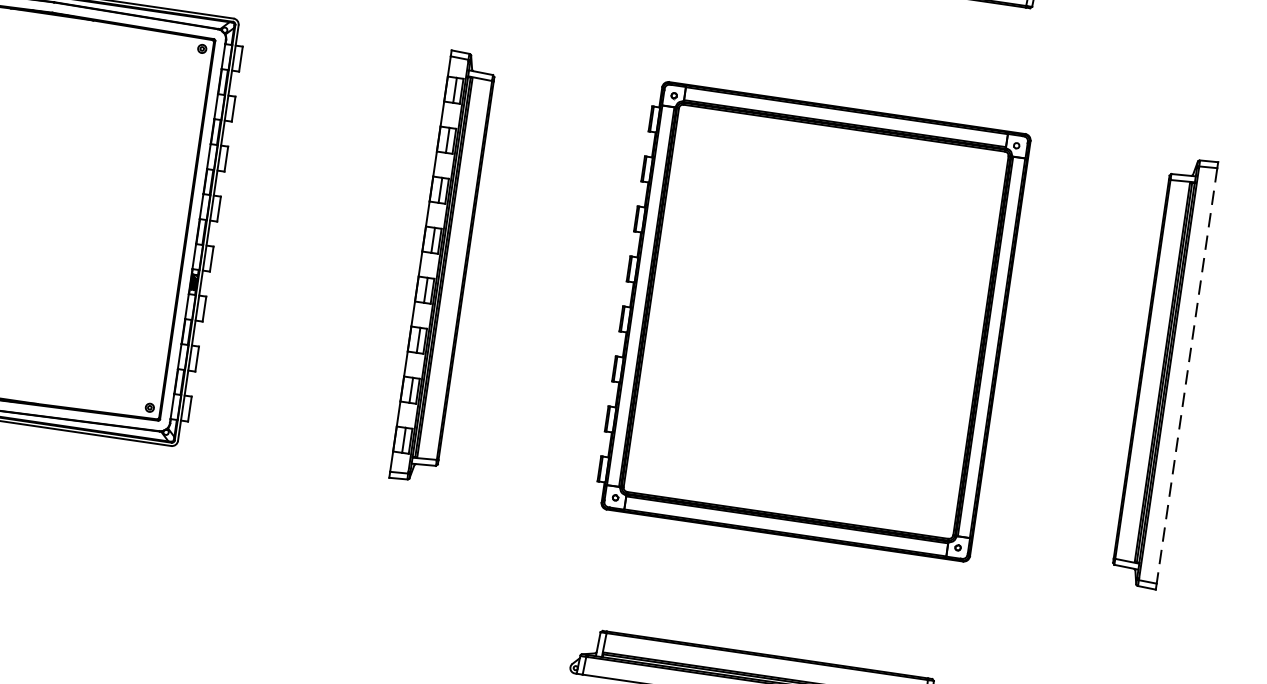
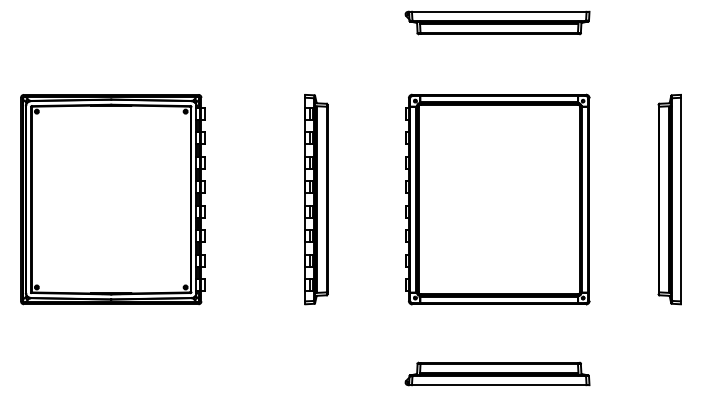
line: (1186, 375) -> (680, 199), dashed -> solid

